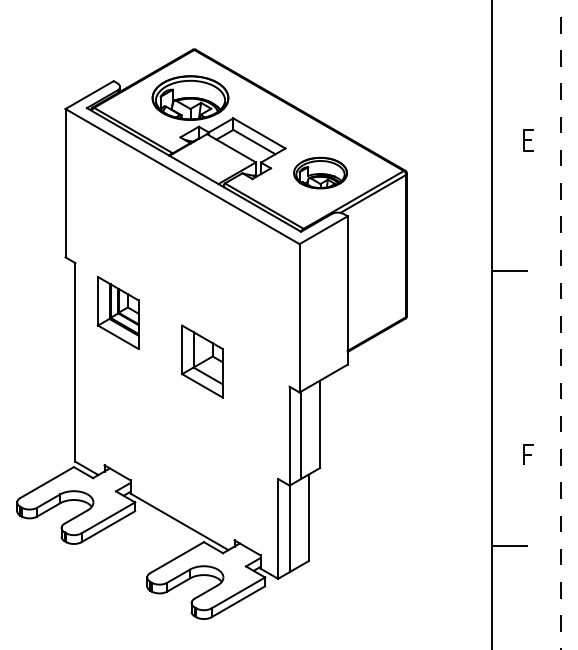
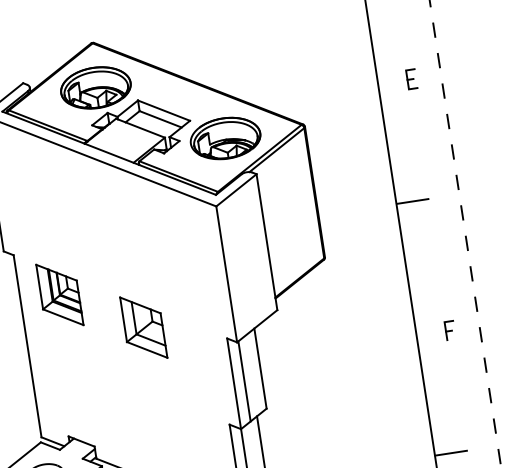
part: (320, 172) -> (225, 137), size x1.43
part: (528, 454) -> (449, 330), moved

